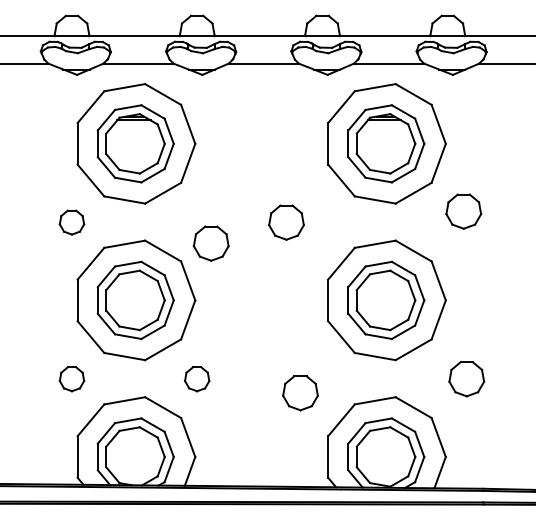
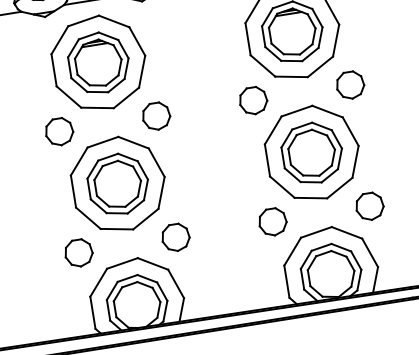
part: (463, 211) -> (350, 85), moved
part: (71, 222) -> (59, 131), size x1.43
part: (286, 222) -> (253, 100), moved
part: (210, 243) -> (155, 116), moved
part: (71, 379) -> (78, 253), size x1.43
part: (196, 379) -> (175, 238), size x1.43
part: (466, 379) -> (369, 206), moved
part: (300, 393) -> (272, 222), moved

